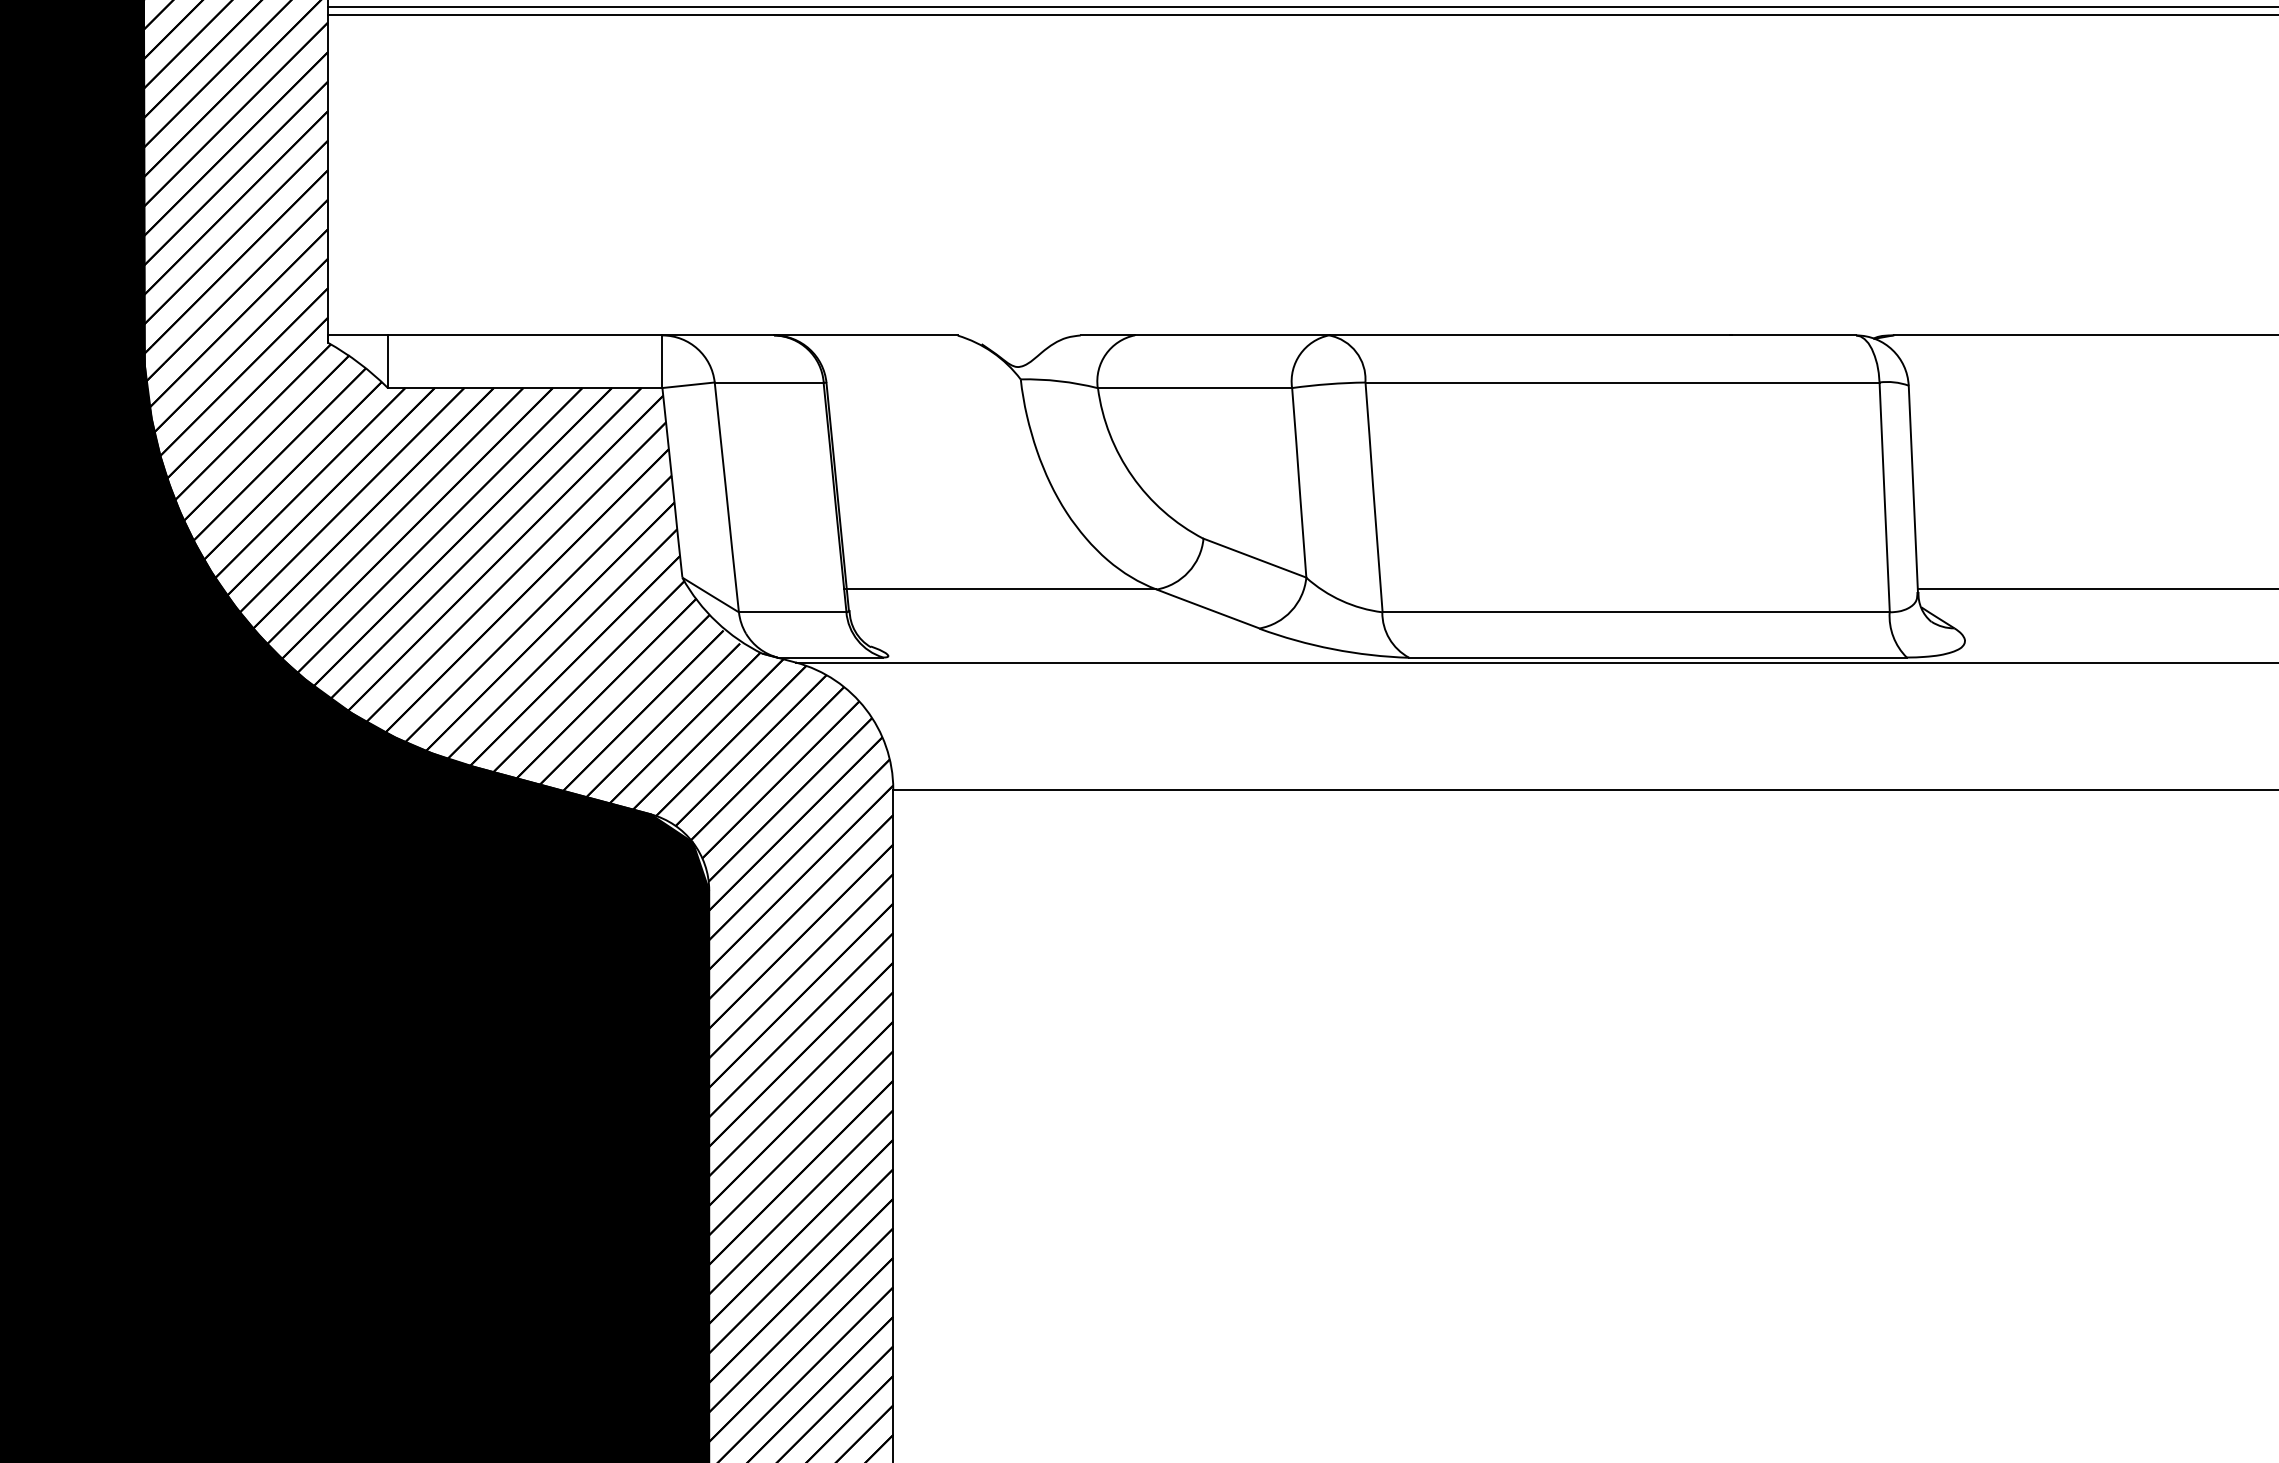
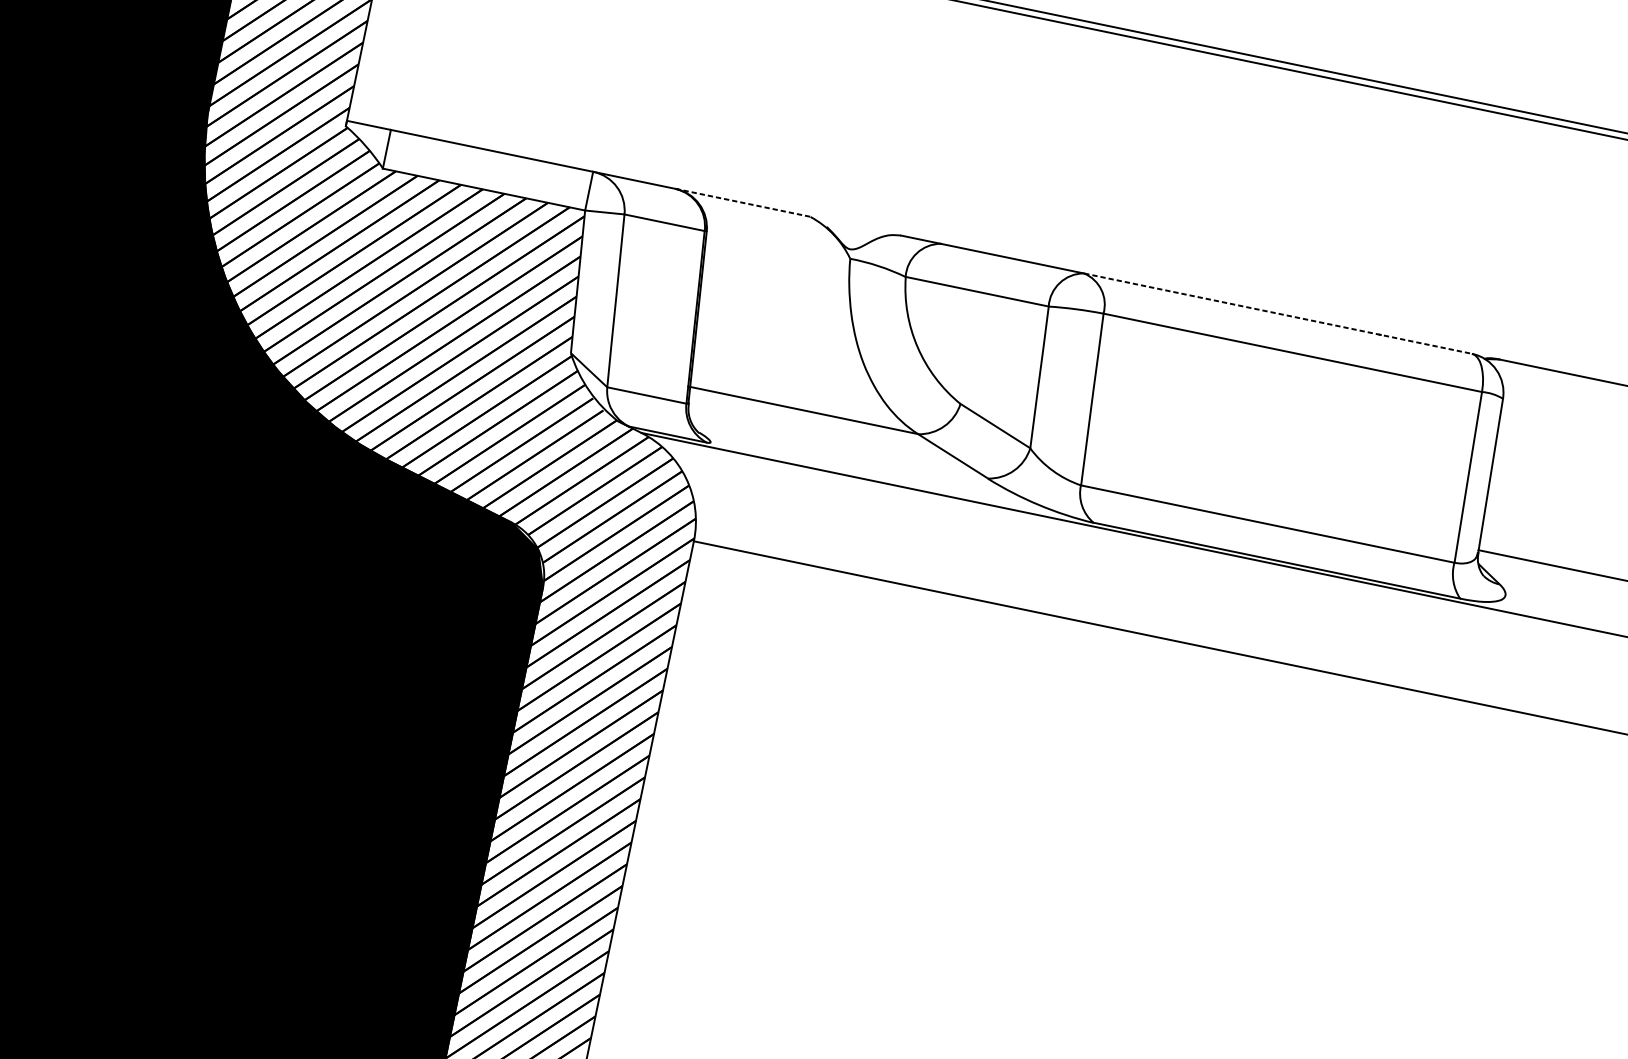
line: (865, 335) -> (742, 202), solid -> dashed
line: (1593, 335) -> (1278, 313), solid -> dashed

